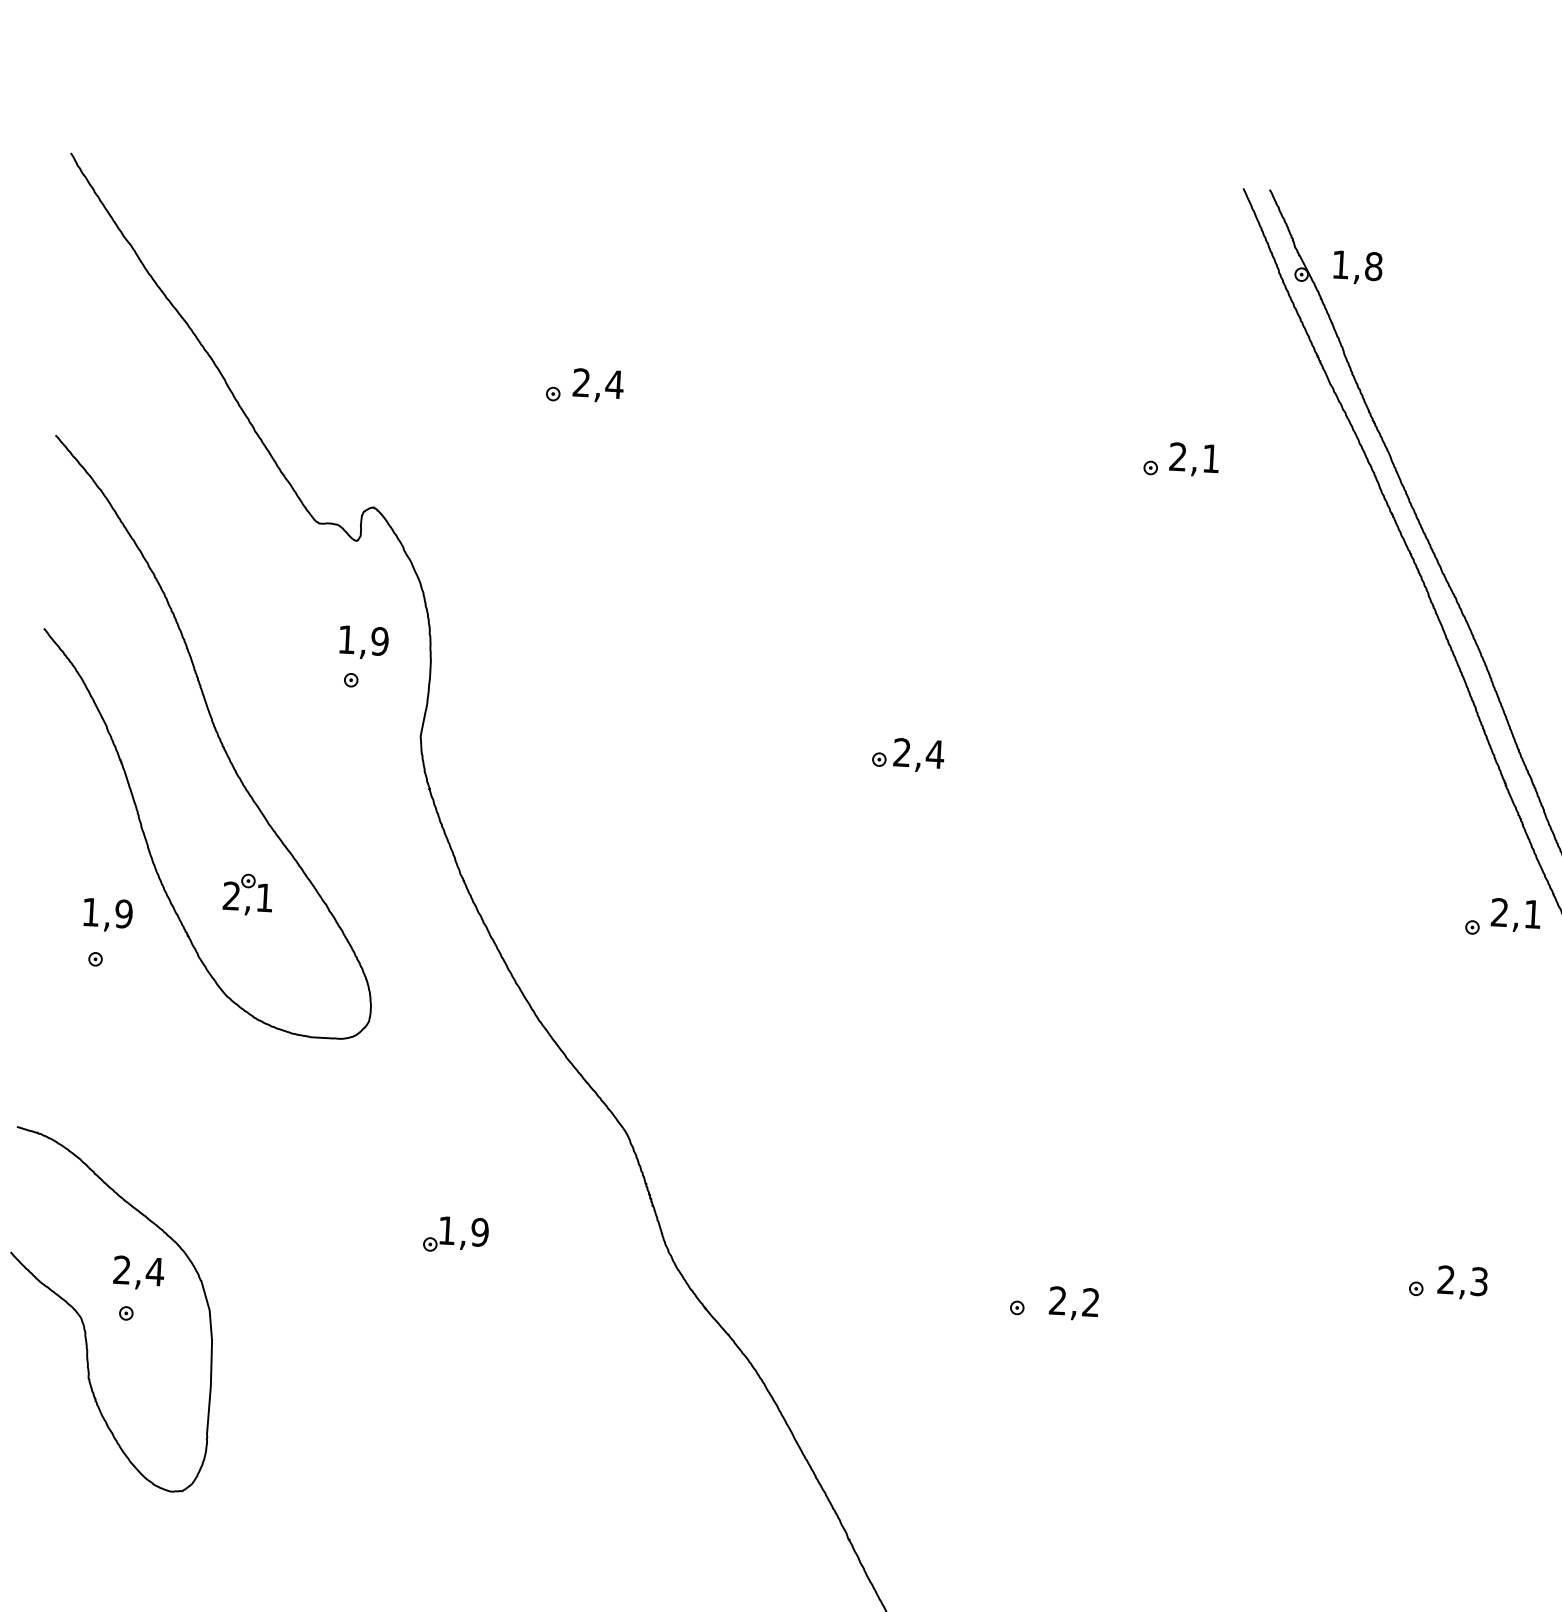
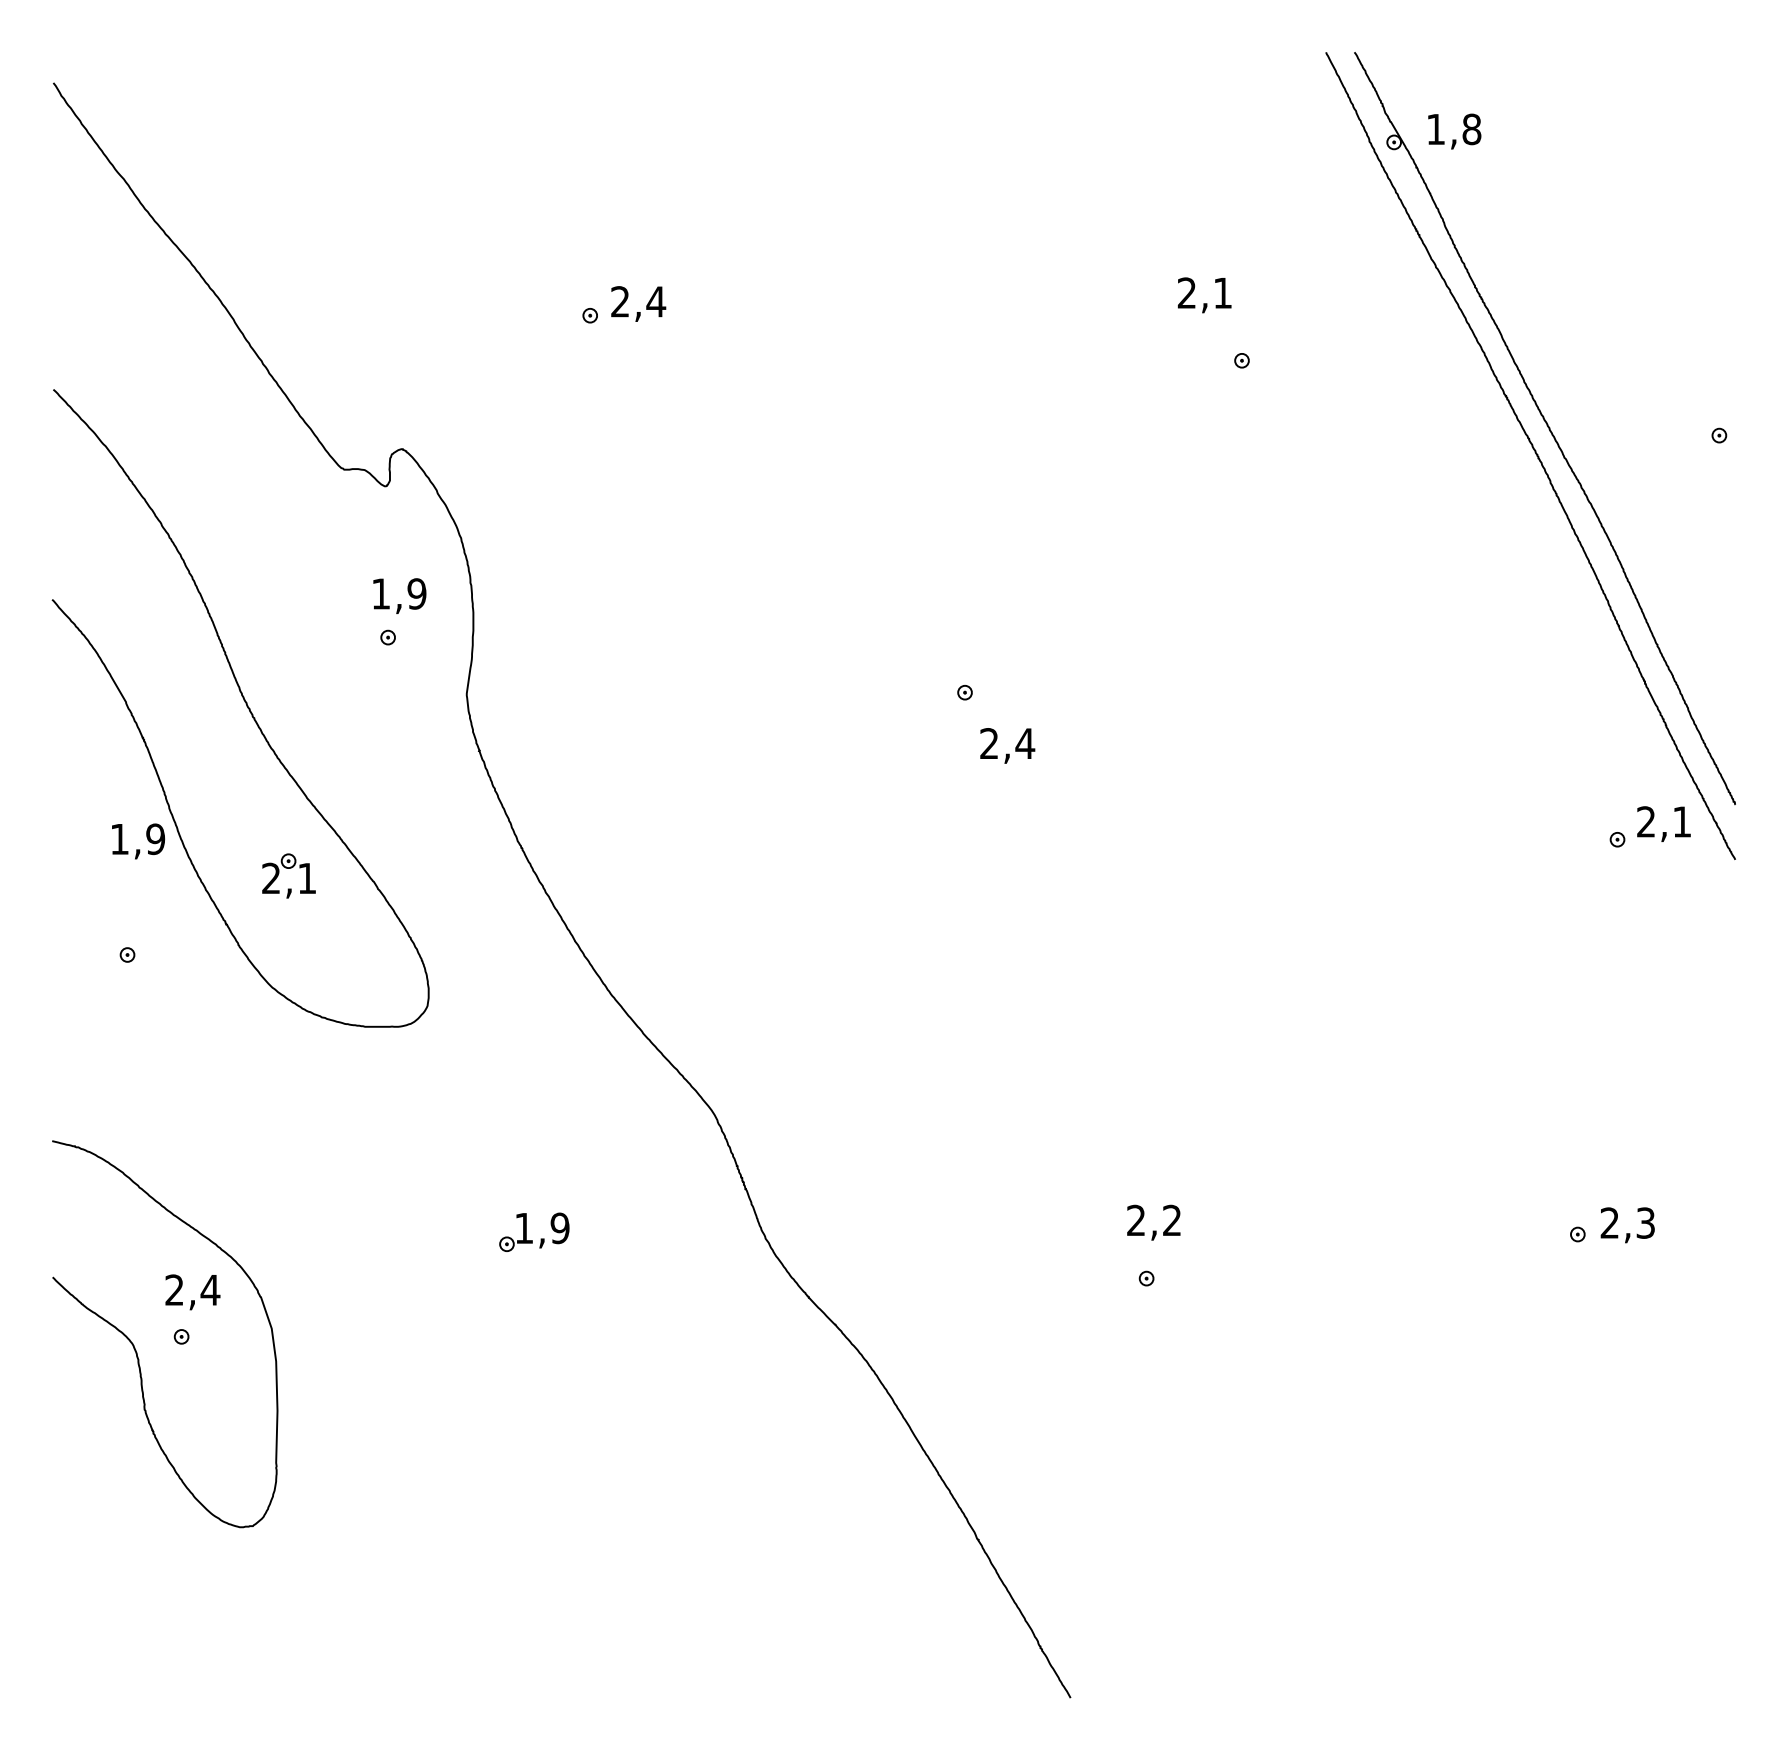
text: (1194, 459) -> (1204, 295), moved
text: (918, 755) -> (1007, 745), moved
text: (108, 915) -> (138, 841), moved
text: (1073, 1303) -> (1153, 1222), moved

